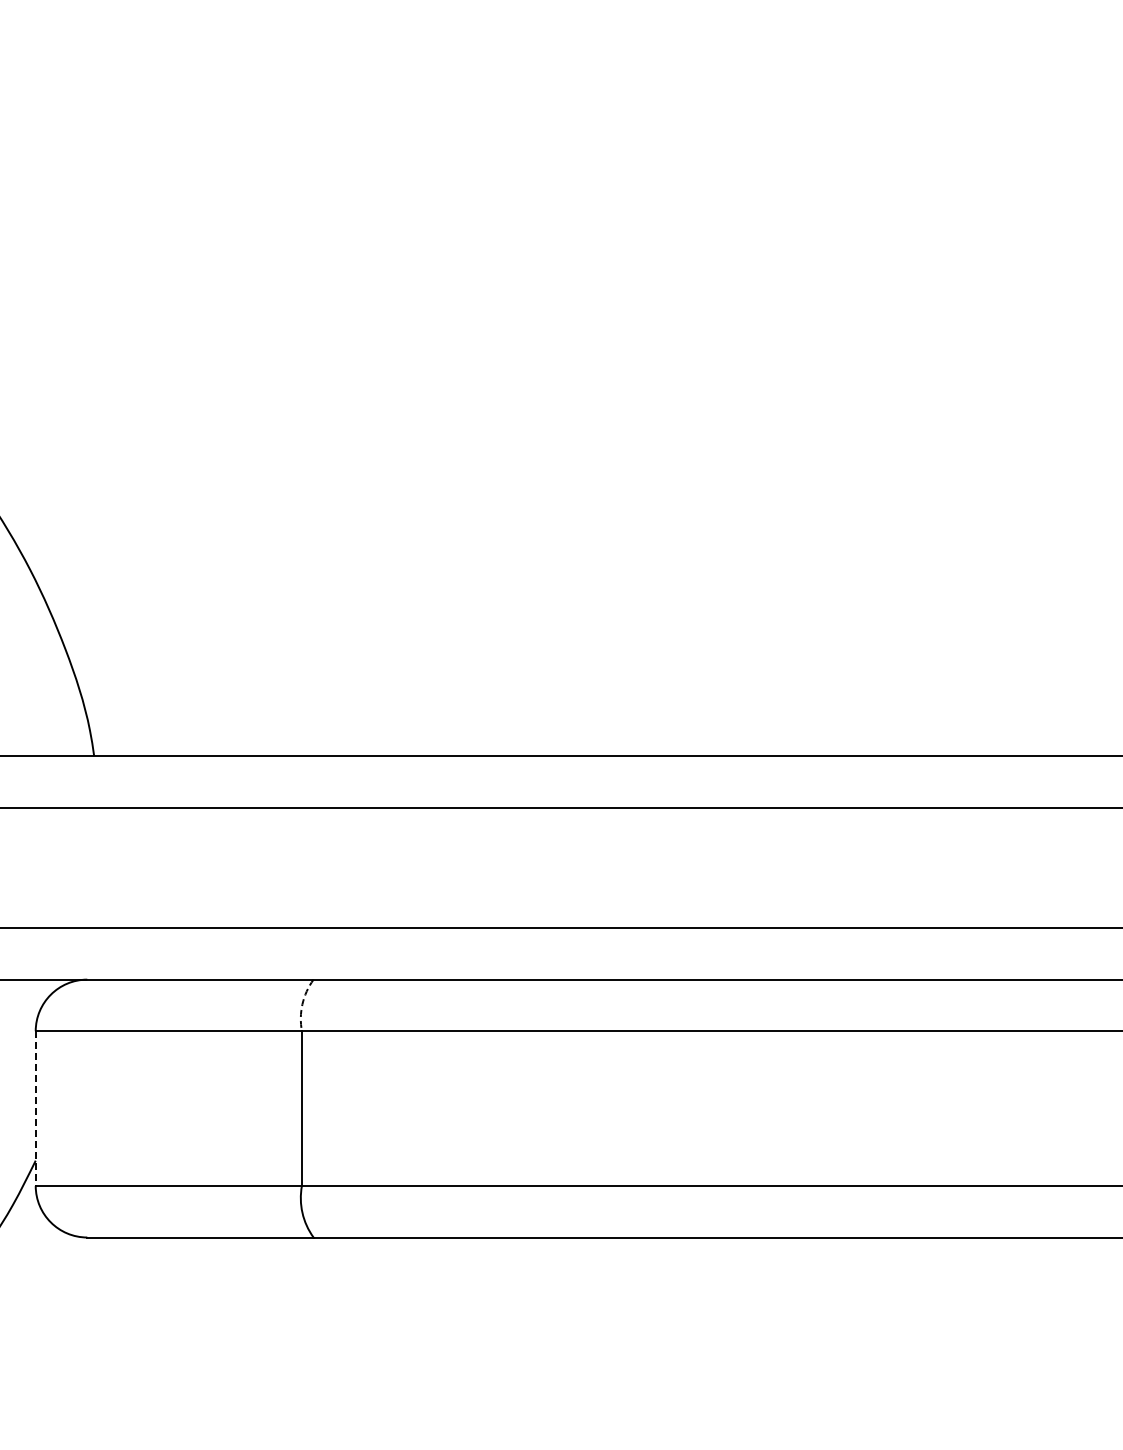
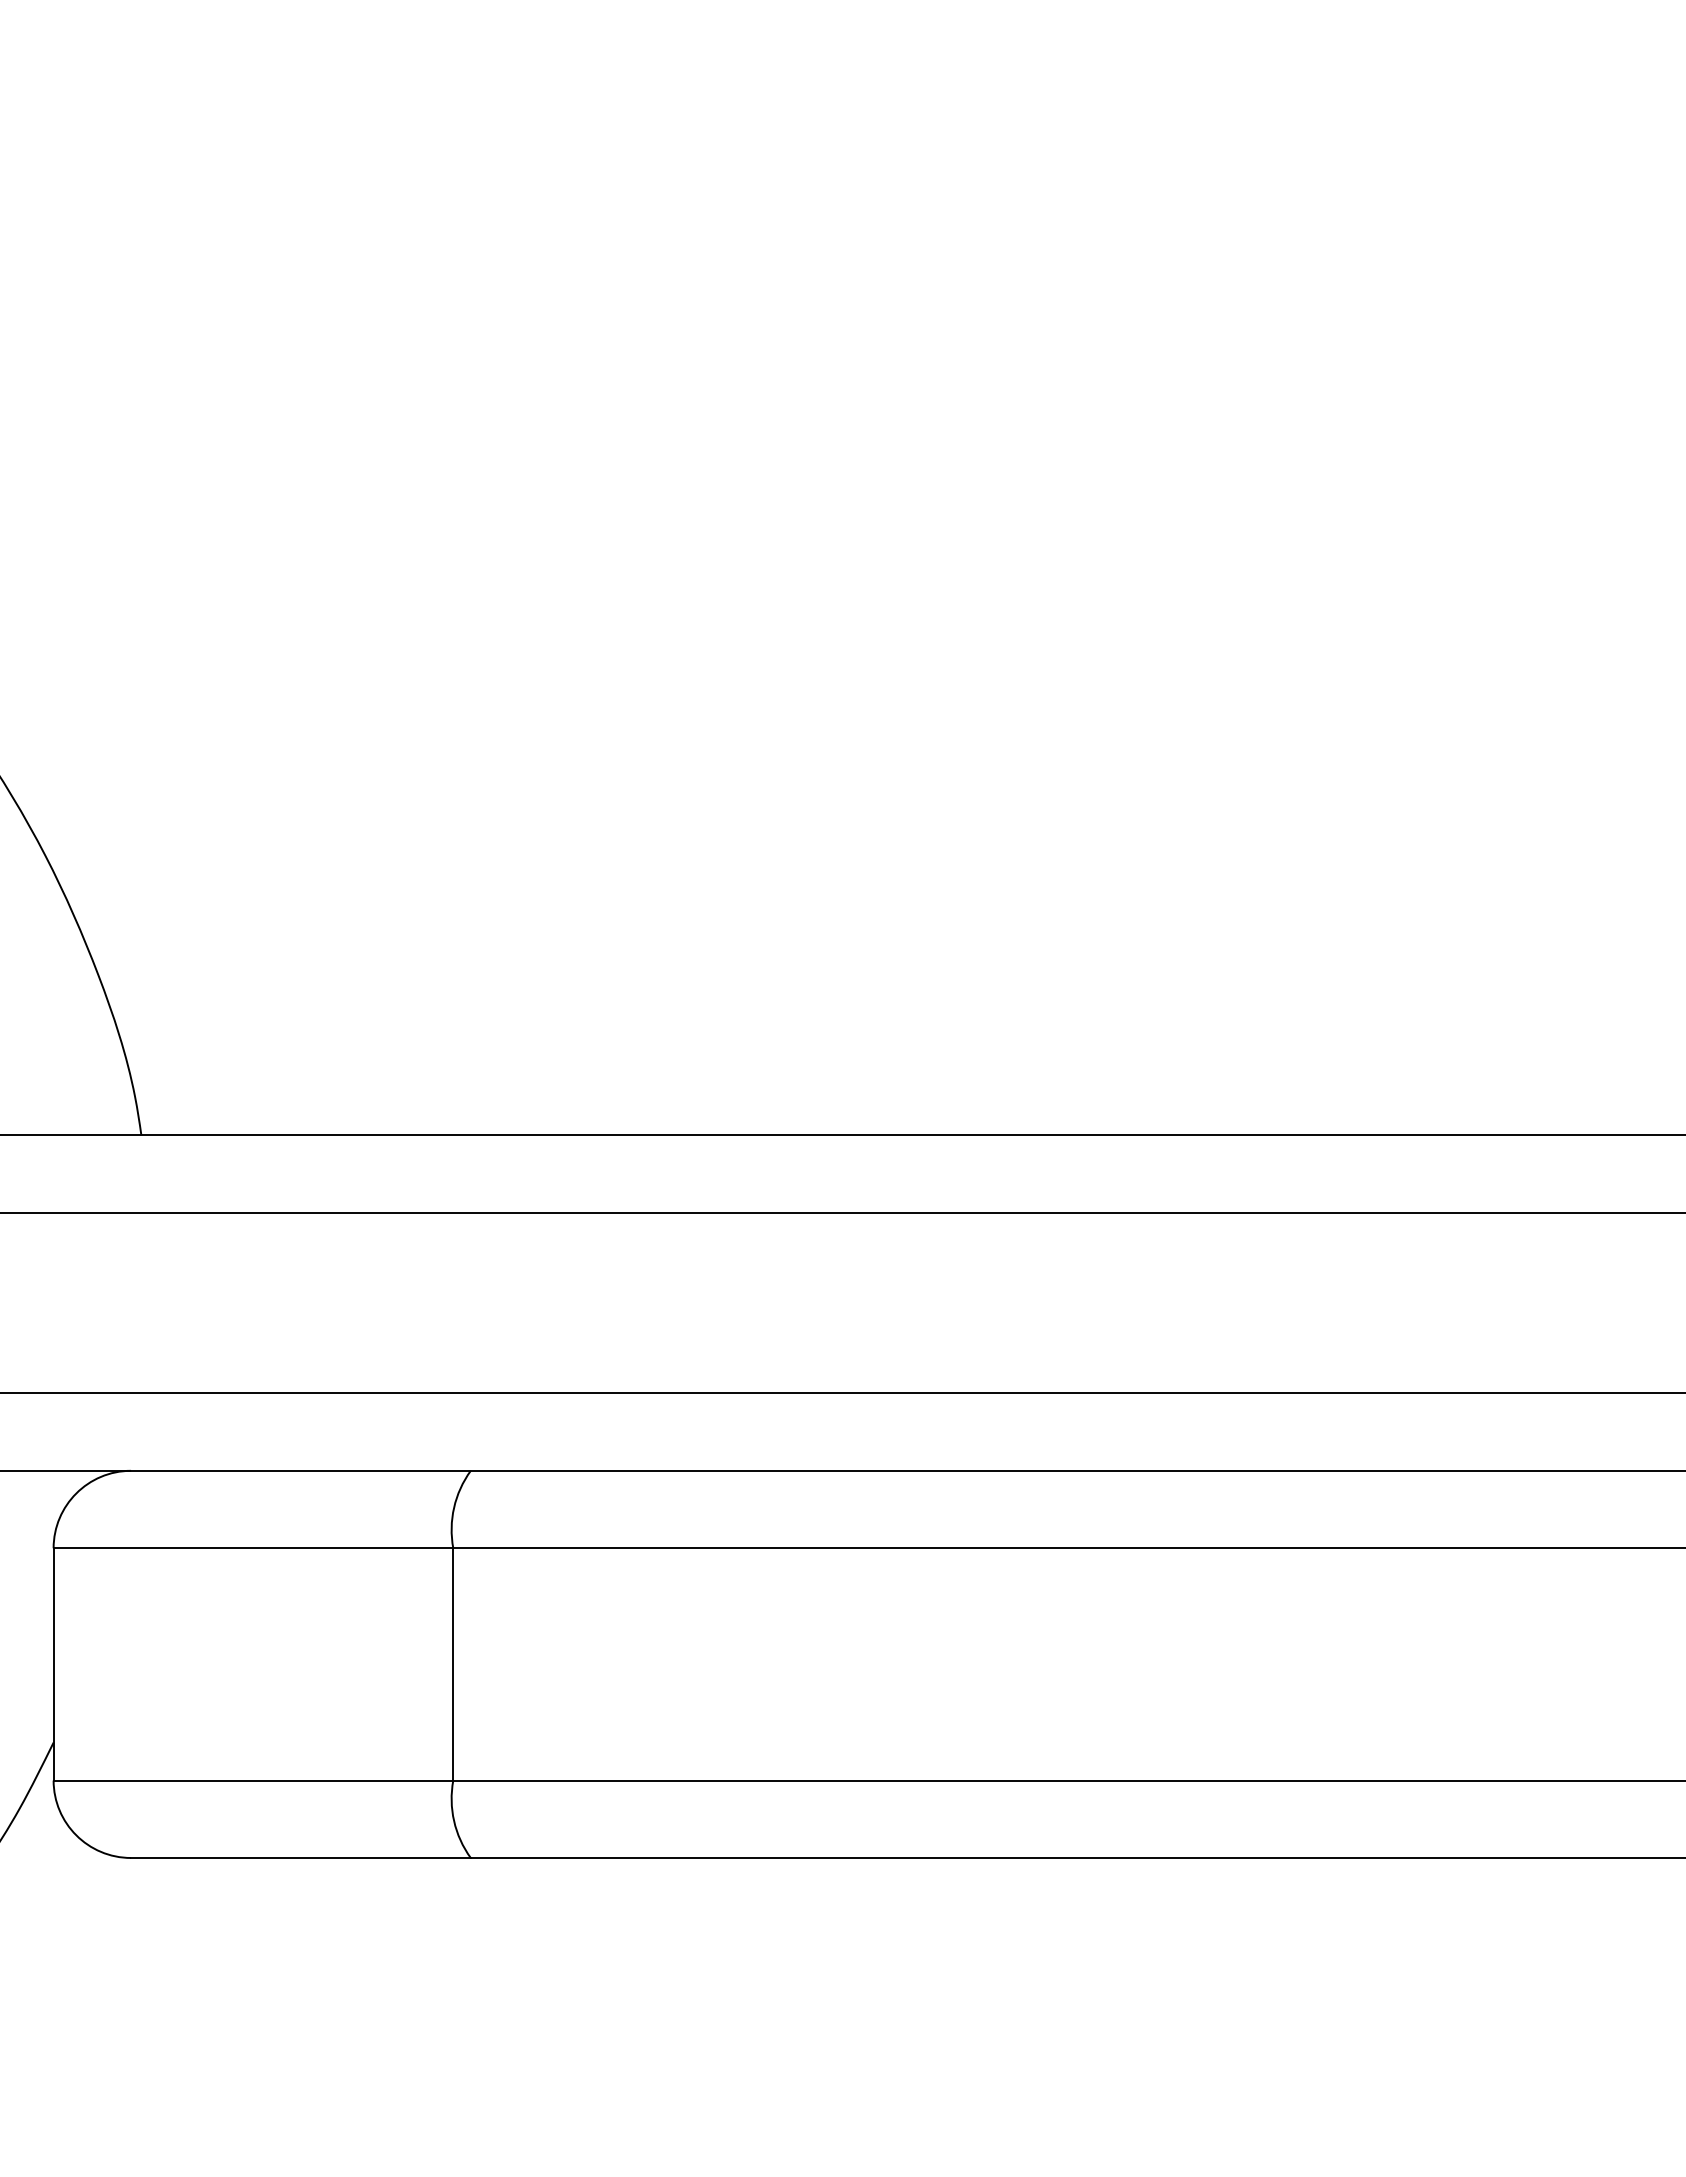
arc: (302, 1004) -> (454, 1508), dashed -> solid
line: (35, 1109) -> (53, 1665), dashed -> solid

